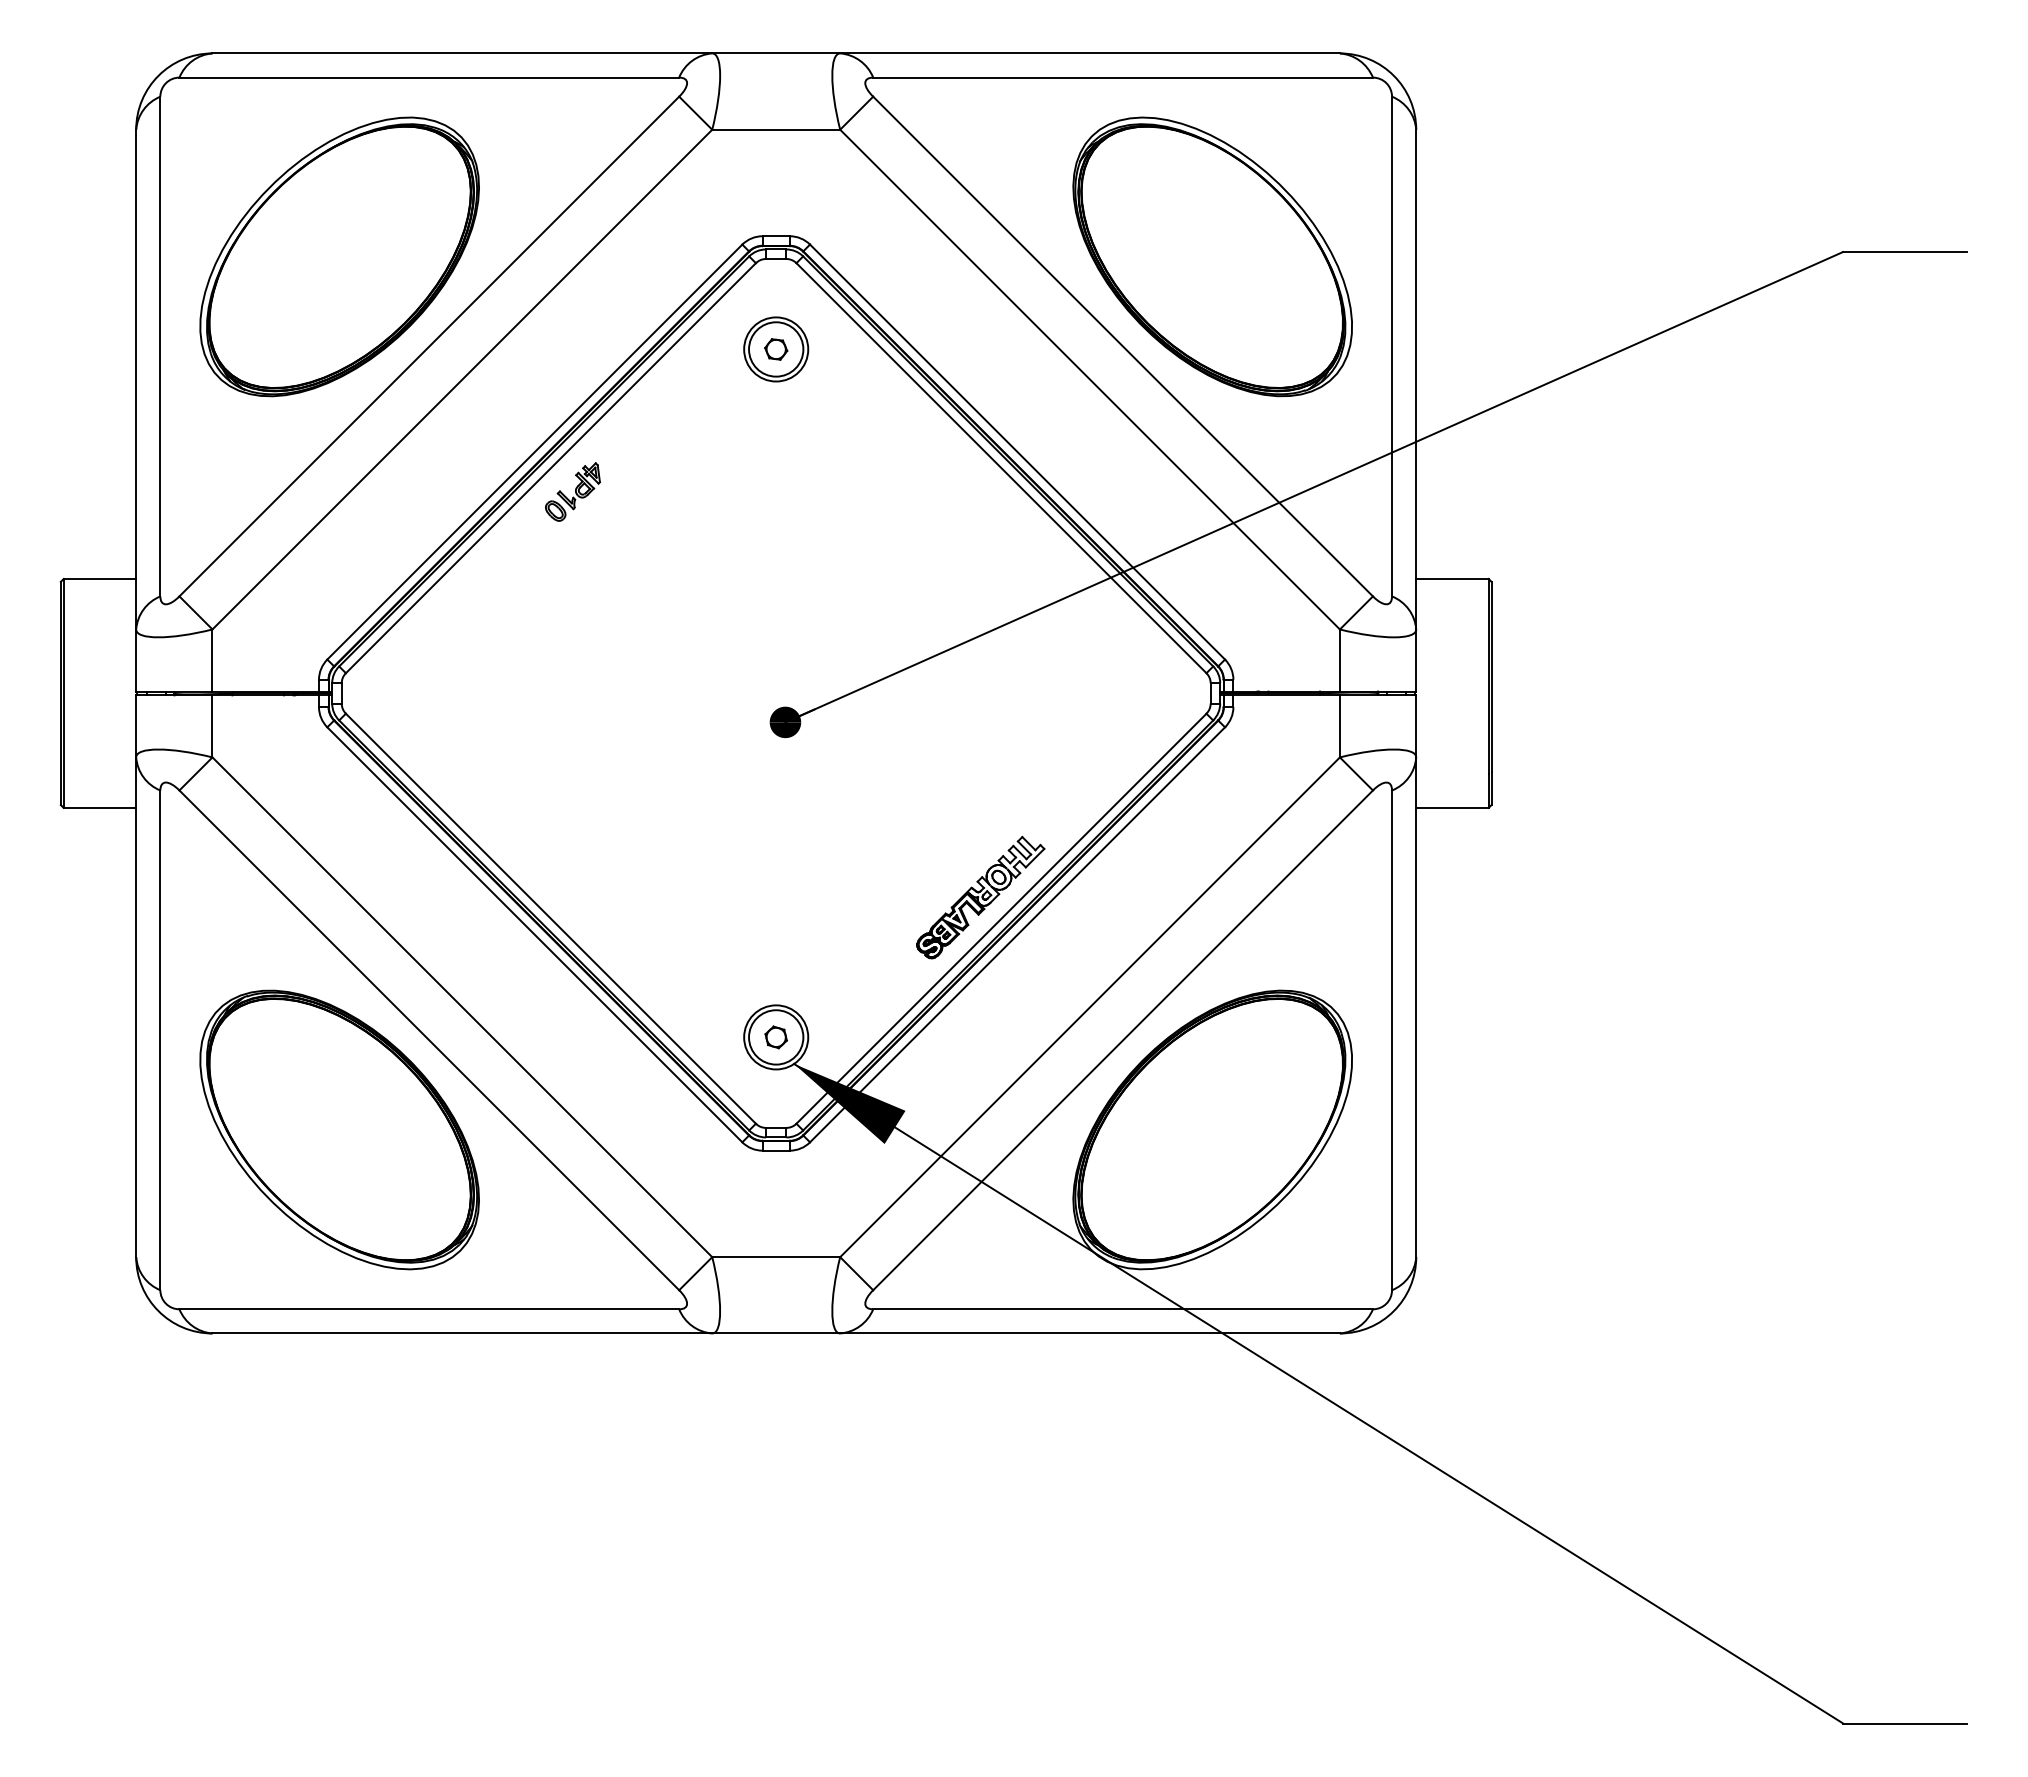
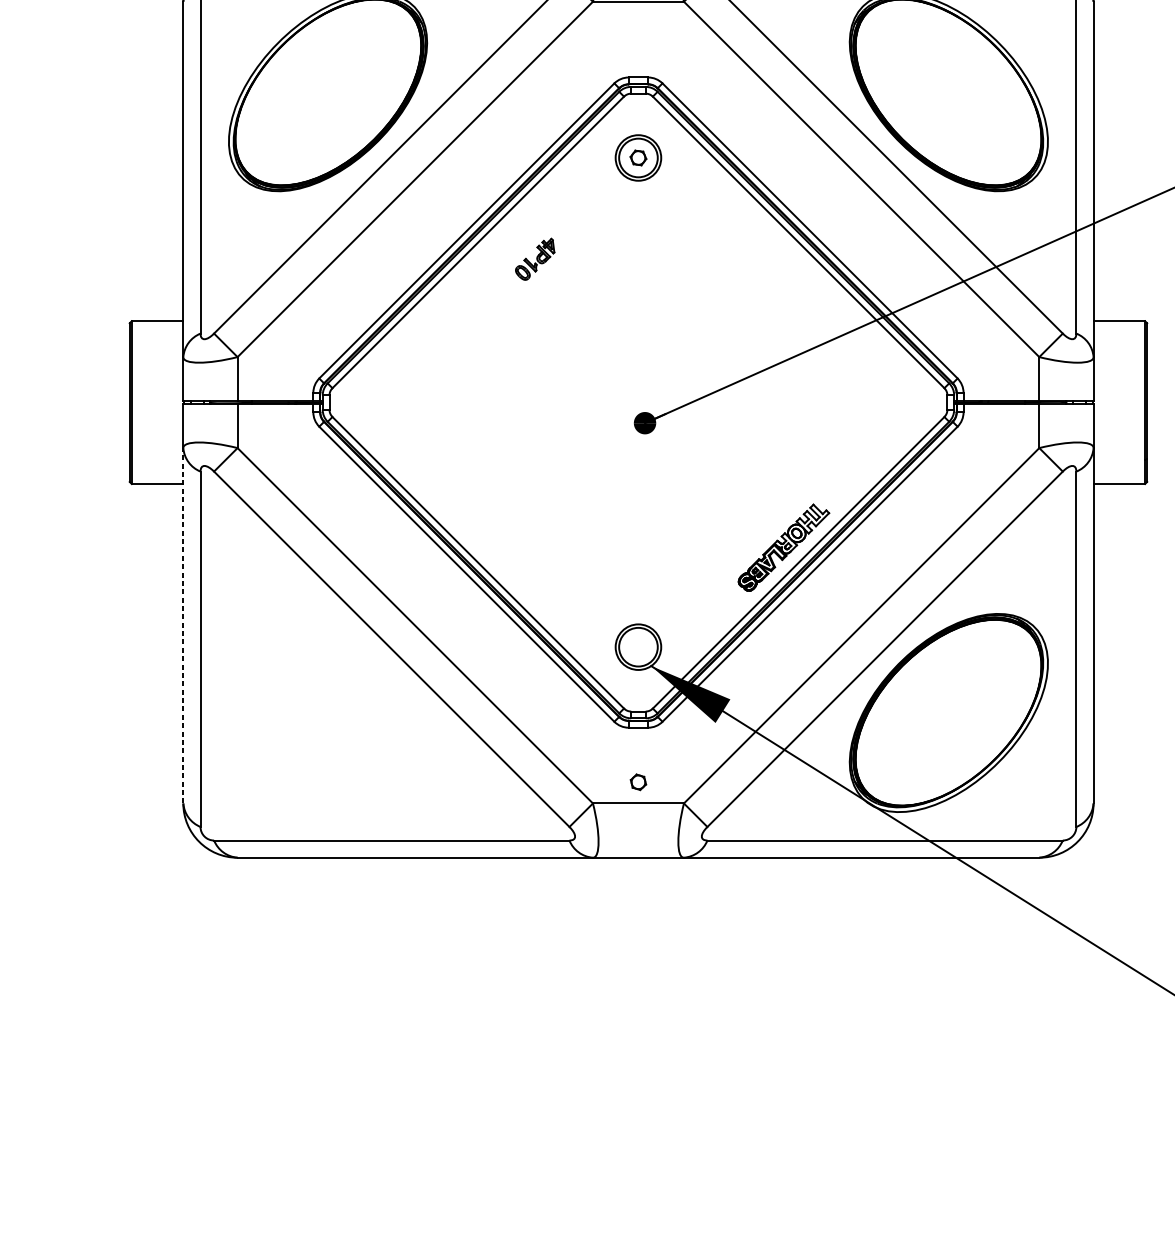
part: (572, 491) -> (534, 258), moved
line: (136, 1007) -> (183, 625), solid -> dashed
part: (775, 1037) -> (637, 782), moved
part: (339, 1129) -> (327, 712), removed

